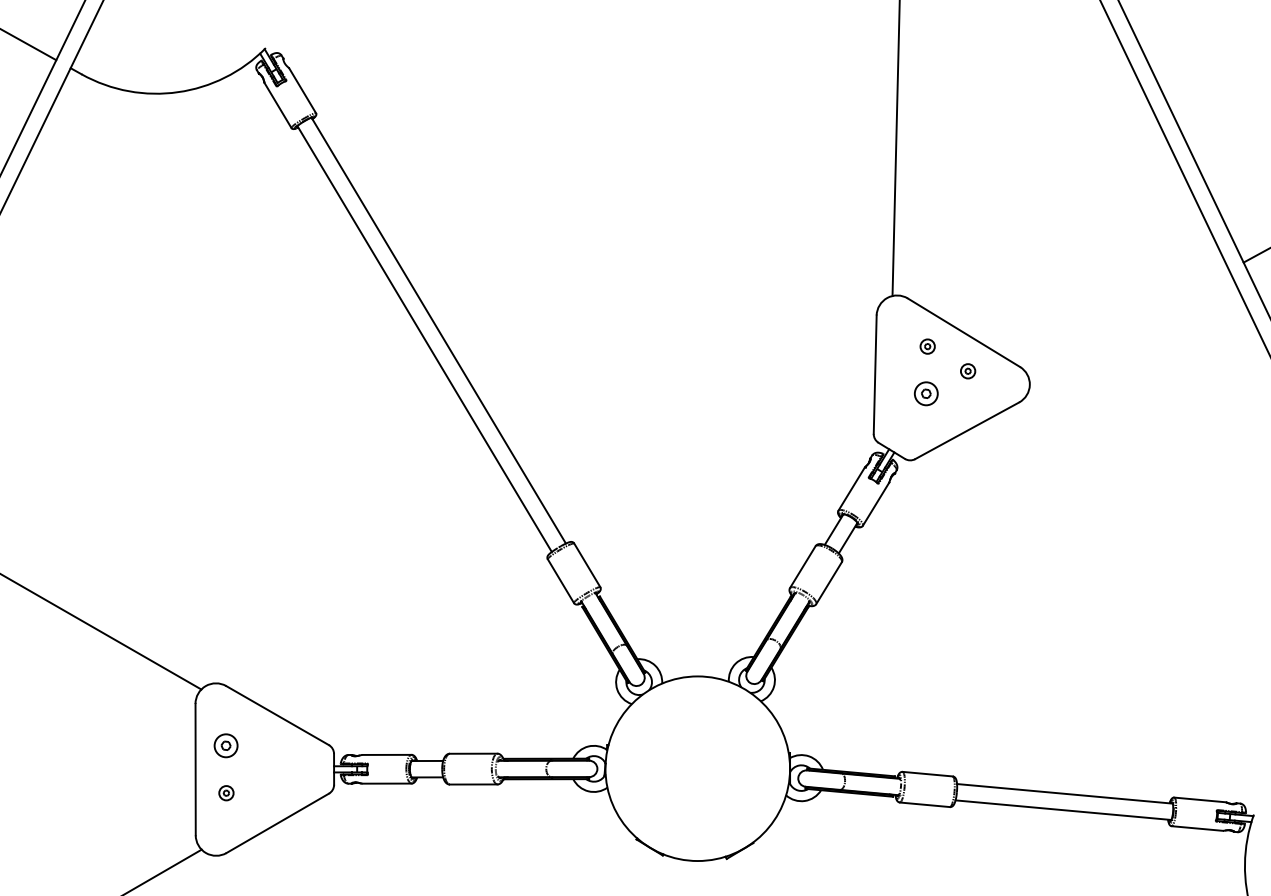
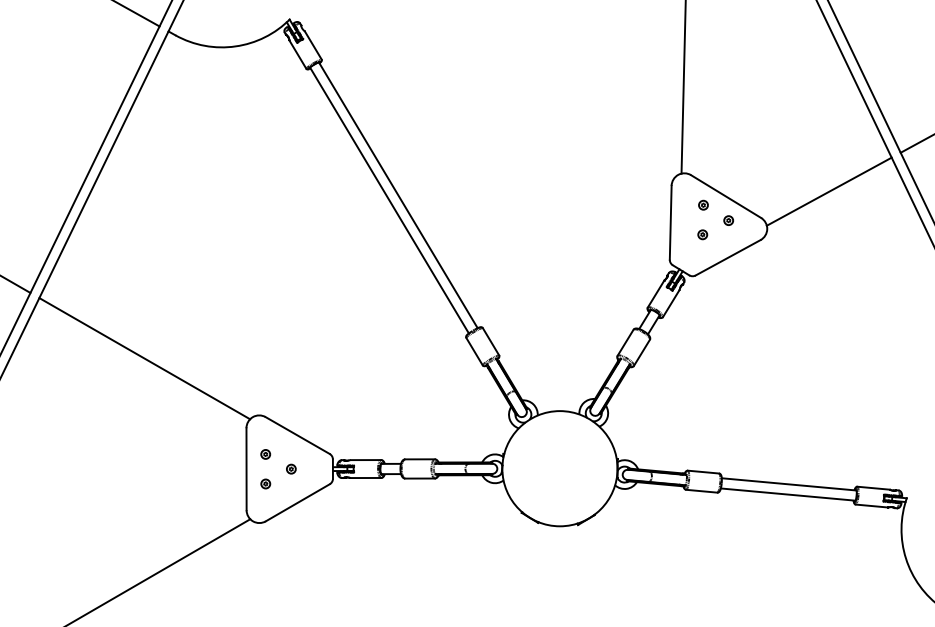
line: (1127, 324) -> (828, 191), added
part: (926, 393) -> (702, 234), size x0.62
part: (226, 745) -> (265, 454), size x0.62
part: (267, 768) -> (291, 468), added

